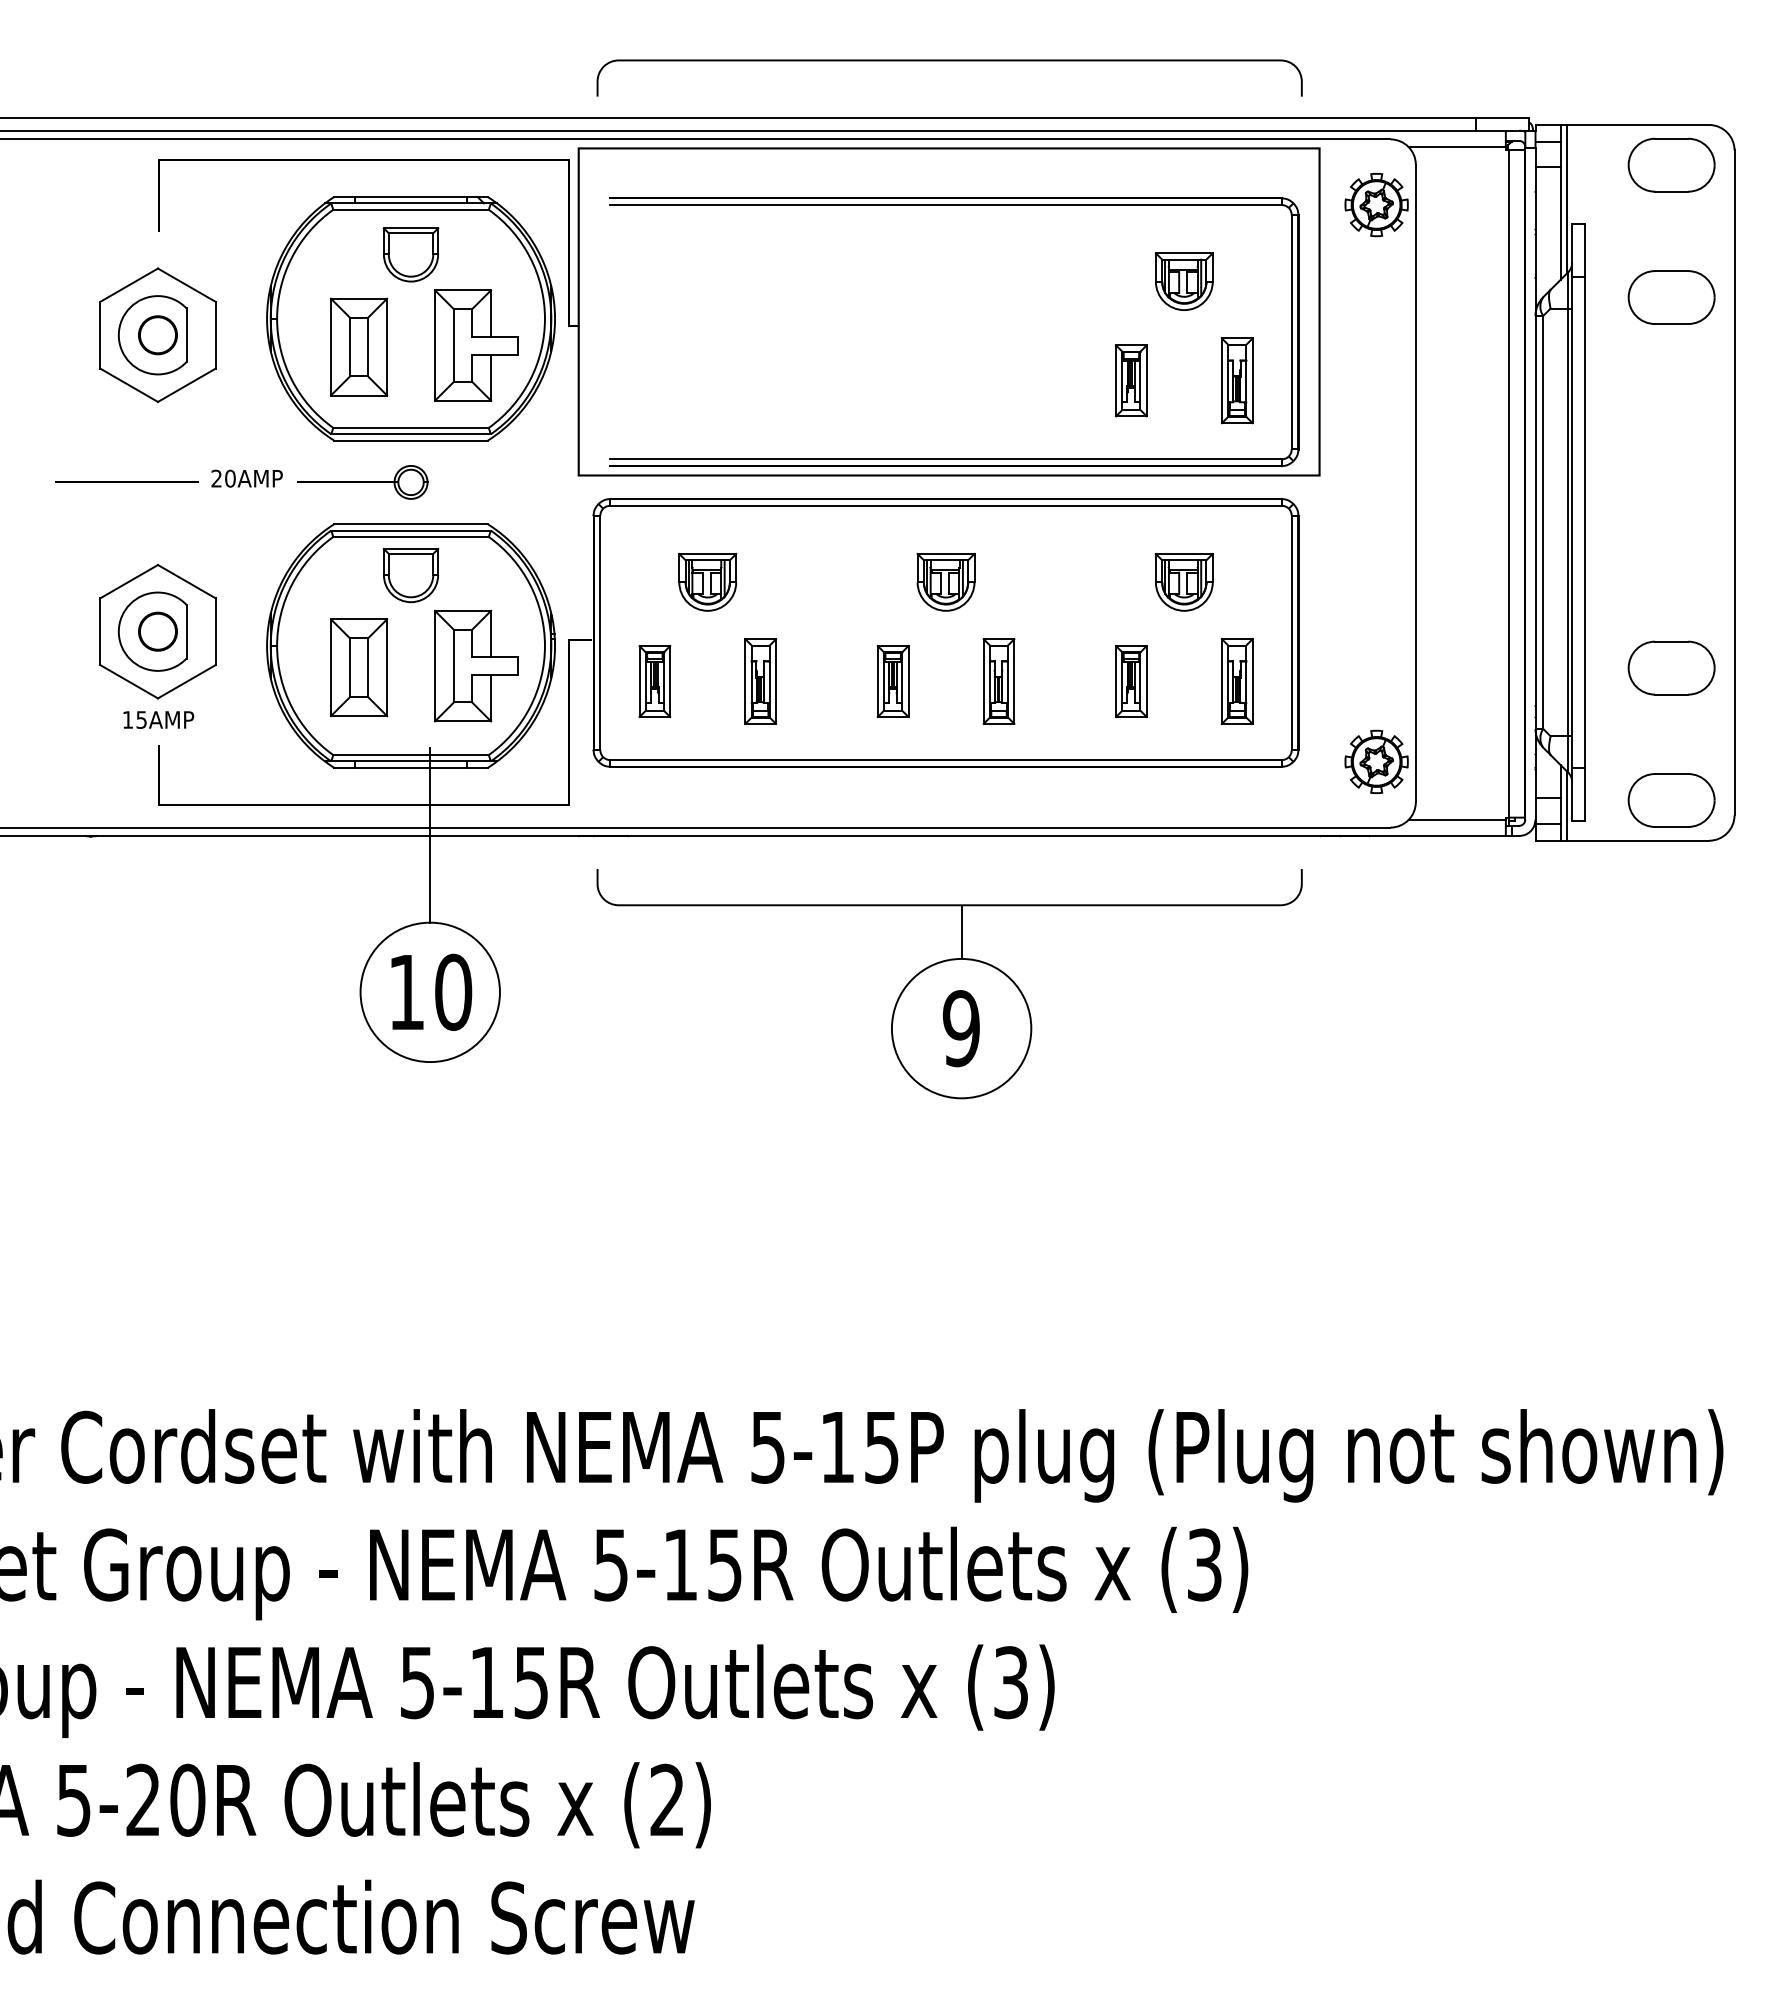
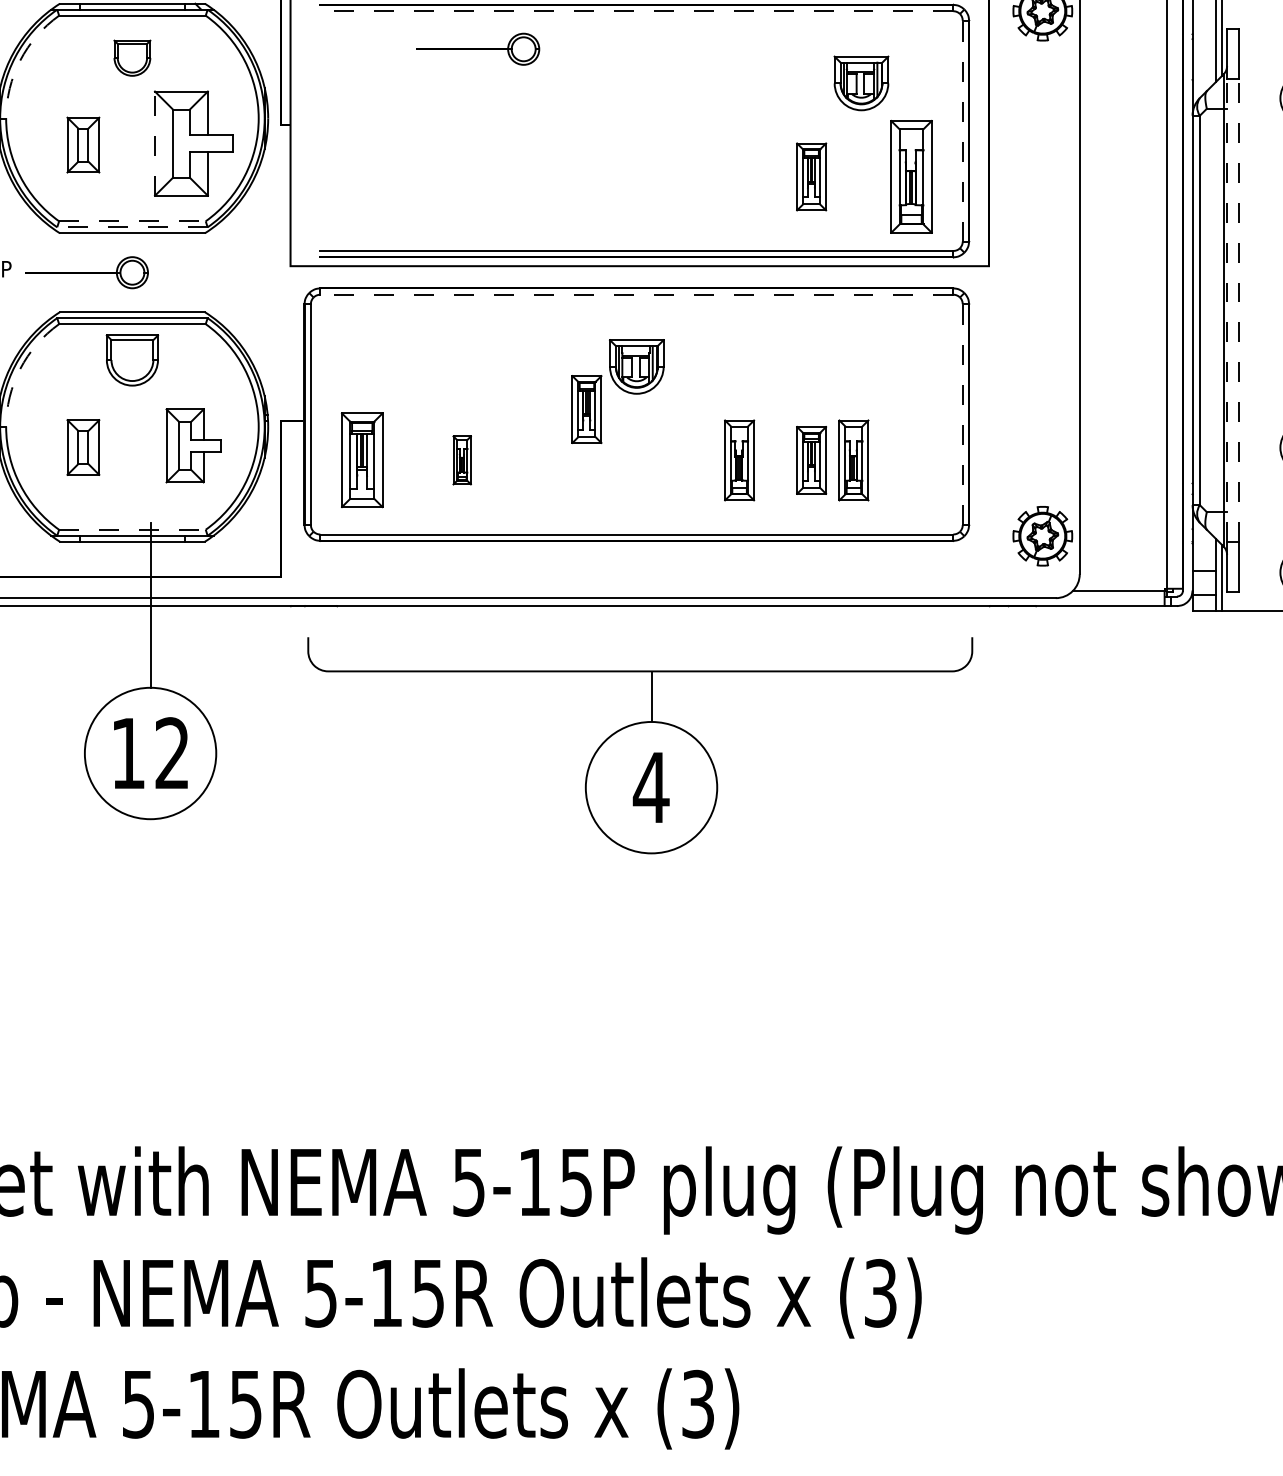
line: (946, 205) -> (637, 11), solid -> dashed
part: (777, 245) -> (477, 49), added
part: (410, 254) -> (131, 57), size x0.7
arc: (291, 257) -> (19, 60), solid -> dashed
line: (1291, 331) -> (962, 130), solid -> dashed
line: (434, 345) -> (154, 143), solid -> dashed
part: (358, 346) -> (82, 144), size x0.6
part: (1236, 380) -> (910, 176), size x1.4
line: (411, 427) -> (132, 220), solid -> dashed
line: (411, 434) -> (132, 227), solid -> dashed
line: (946, 505) -> (637, 294), solid -> dashed
line: (1572, 522) -> (1227, 310), solid -> dashed
line: (1584, 522) -> (1238, 310), solid -> dashed
part: (707, 581) -> (411, 366), removed
part: (1183, 581) -> (860, 366), removed
arc: (291, 584) -> (19, 368), solid -> dashed
line: (1291, 632) -> (962, 414), solid -> dashed
part: (475, 665) -> (193, 445), size x0.7
part: (358, 667) -> (82, 447), size x0.6
part: (654, 681) -> (361, 460), size x1.4
part: (760, 681) -> (461, 460), size x0.6
part: (892, 681) -> (586, 409), moved
part: (998, 681) -> (739, 460), moved
part: (1236, 681) -> (853, 460), moved
line: (411, 755) -> (132, 530), solid -> dashed
text: (453, 991) -> (172, 752), 10 -> 12
text: (960, 1028) -> (650, 787), 9 -> 4

